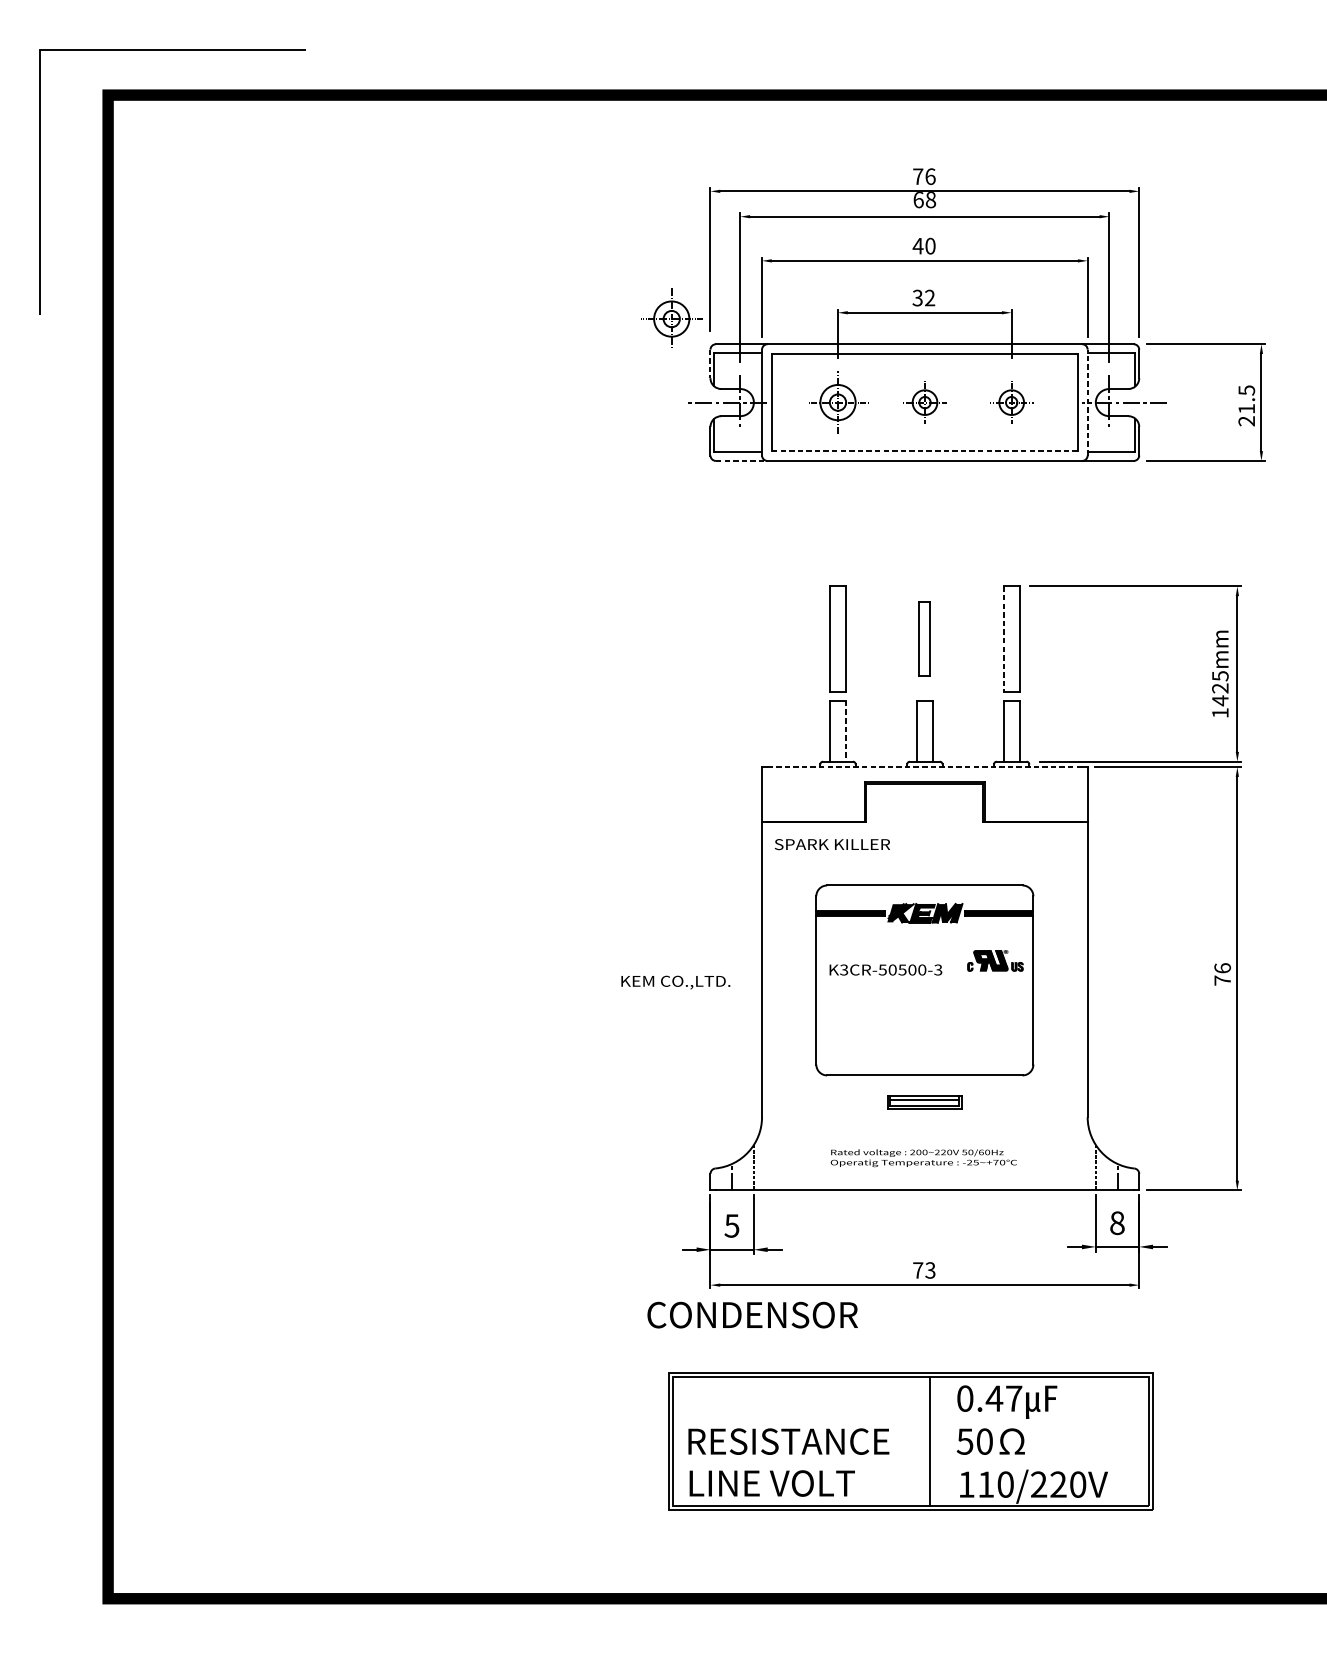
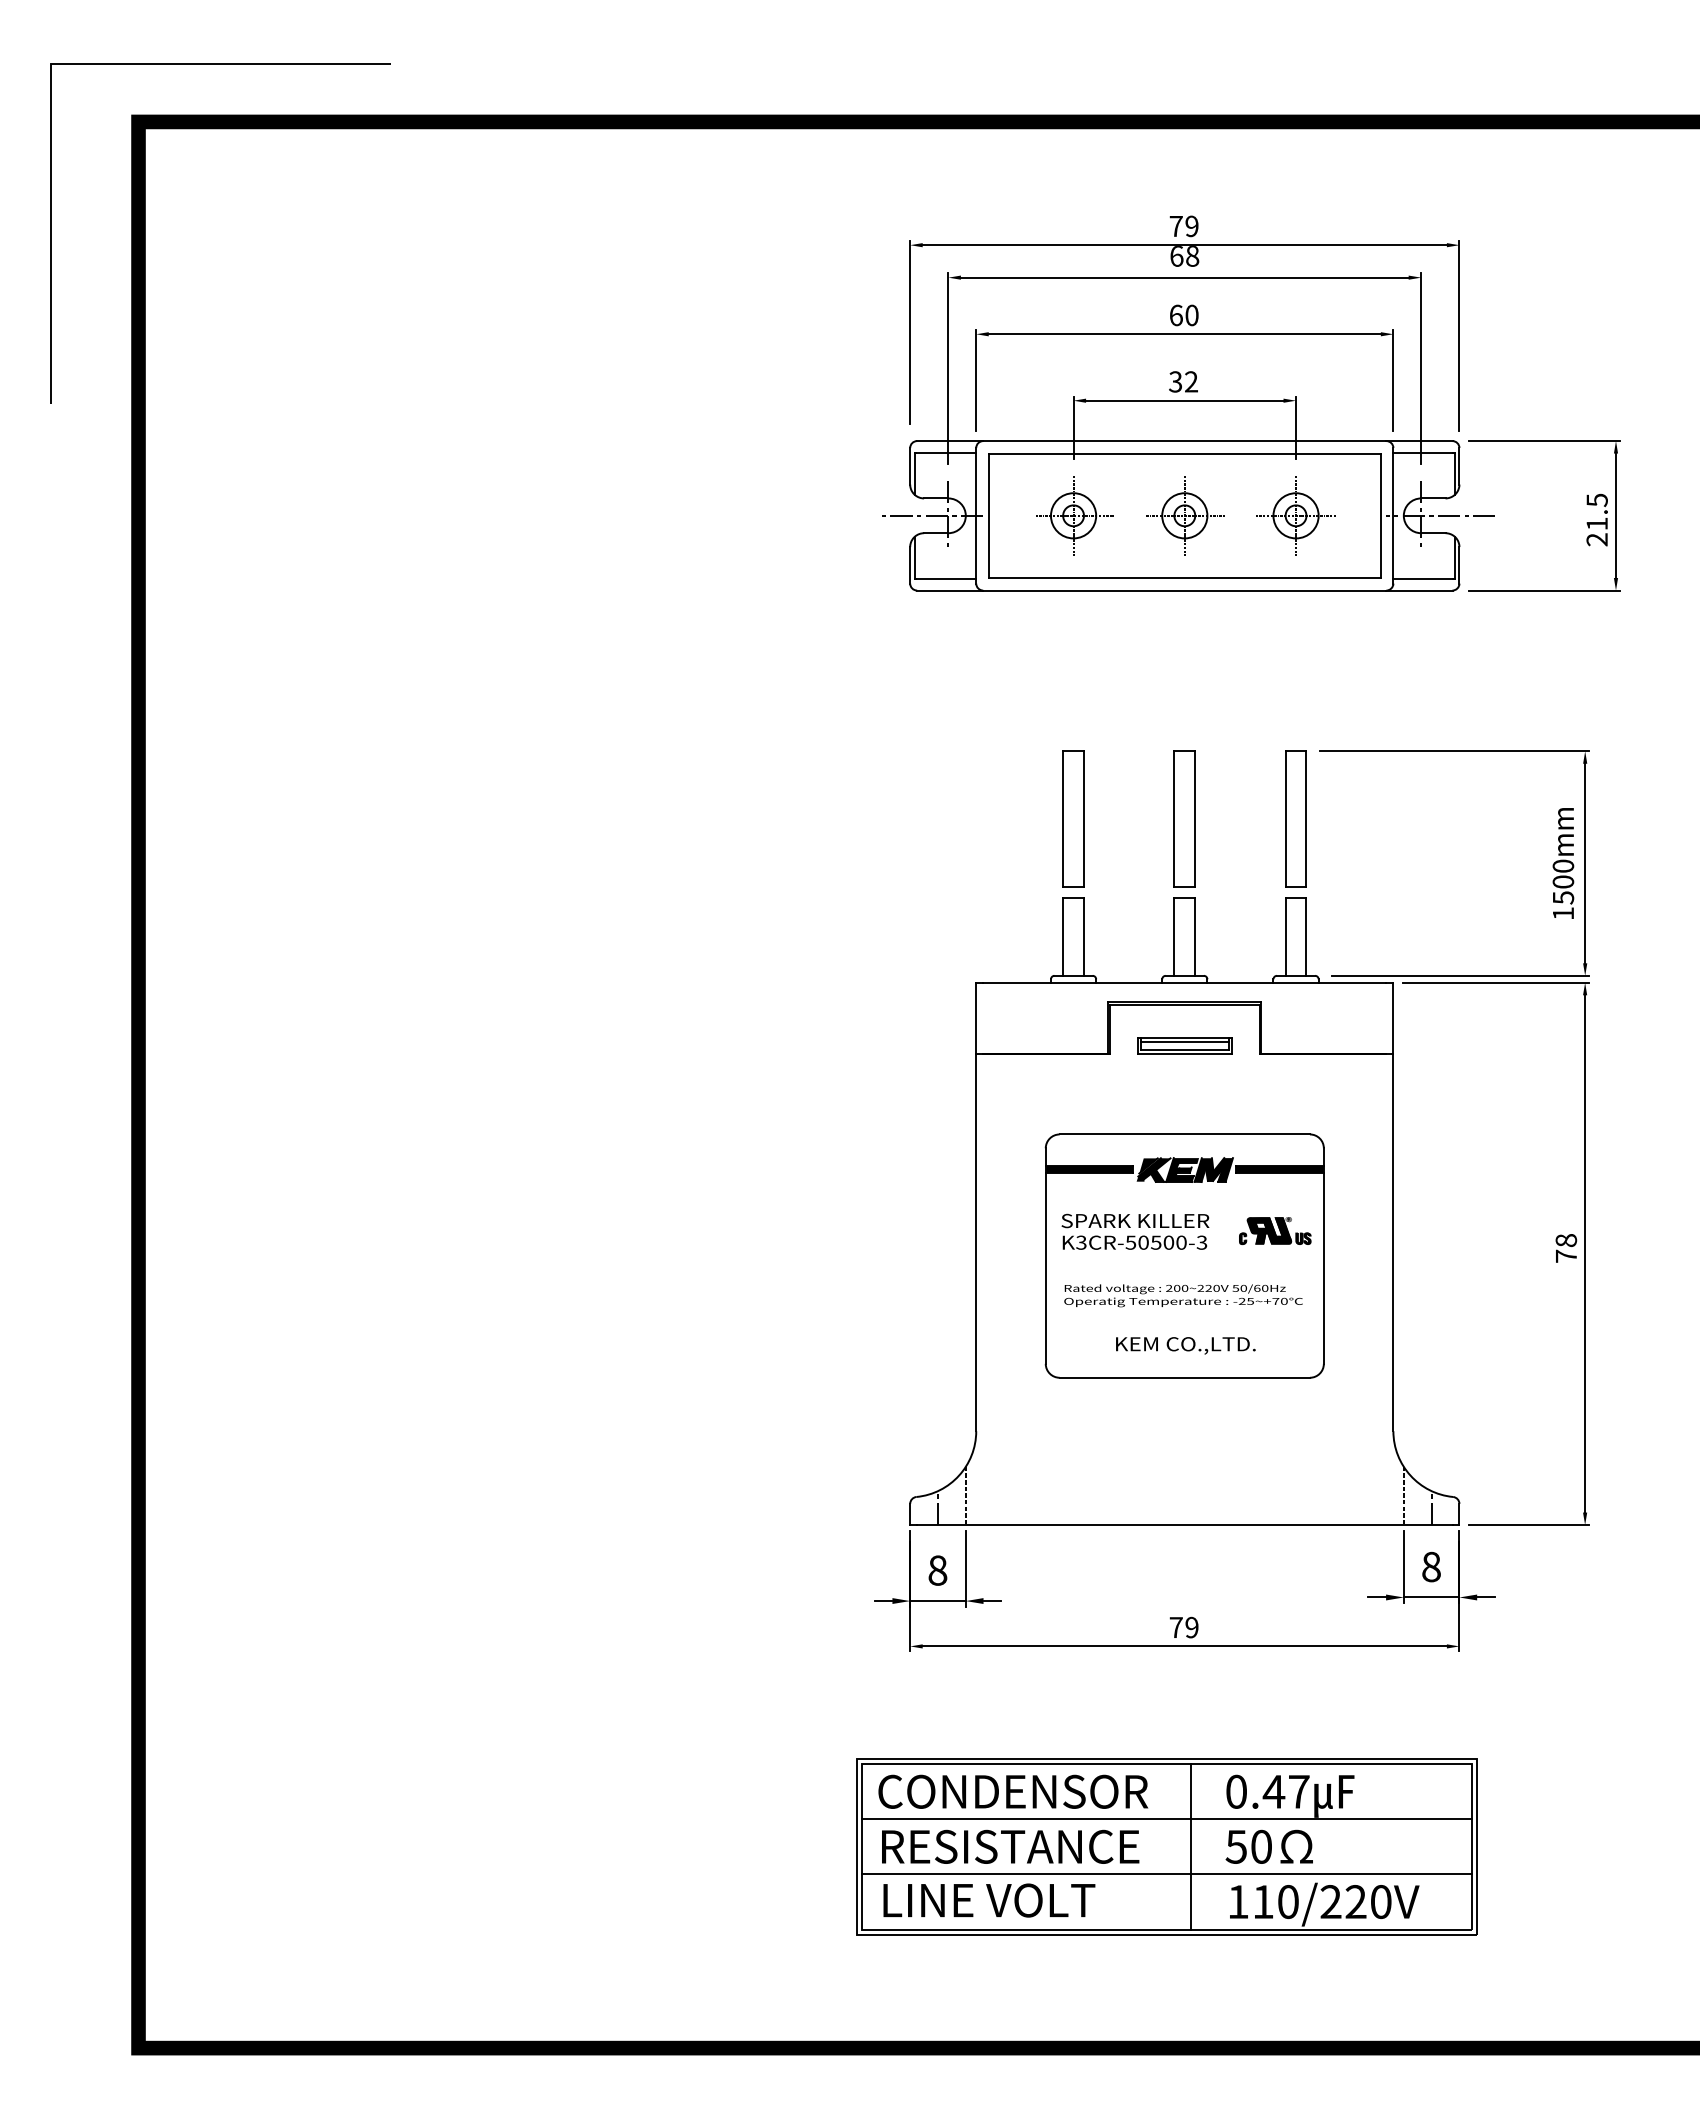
text: (930, 176) -> (1191, 226), 76 -> 79
text: (918, 246) -> (1176, 315), 40 -> 60
part: (672, 318) -> (861, 408), removed
line: (710, 364) -> (910, 466), dashed -> solid
part: (925, 402) -> (1185, 515), size x1.43
part: (1011, 402) -> (1295, 515), size x1.43
line: (1087, 402) -> (1393, 515), dashed -> solid
line: (924, 451) -> (1184, 578), dashed -> solid
line: (741, 460) -> (950, 590), dashed -> solid
part: (924, 638) -> (1184, 818), size x1.43
line: (1003, 639) -> (1285, 819), dashed -> solid
text: (1220, 688) -> (1563, 882), 1425 -> 1500
line: (846, 730) -> (1084, 936), dashed -> solid
line: (924, 766) -> (1184, 982), dashed -> solid
text: (832, 844) -> (1135, 1220), moved
text: (1222, 968) -> (1565, 1240), 76 -> 78
text: (675, 982) -> (1185, 1345), moved
part: (924, 1102) -> (1184, 1045), moved
text: (923, 1157) -> (1183, 1295), moved
text: (731, 1225) -> (937, 1570), 5 -> 8
text: (930, 1270) -> (1191, 1627), 73 -> 79
text: (752, 1314) -> (1013, 1791), moved
line: (910, 1420) -> (1166, 1819), added
line: (910, 1463) -> (1166, 1874), added

